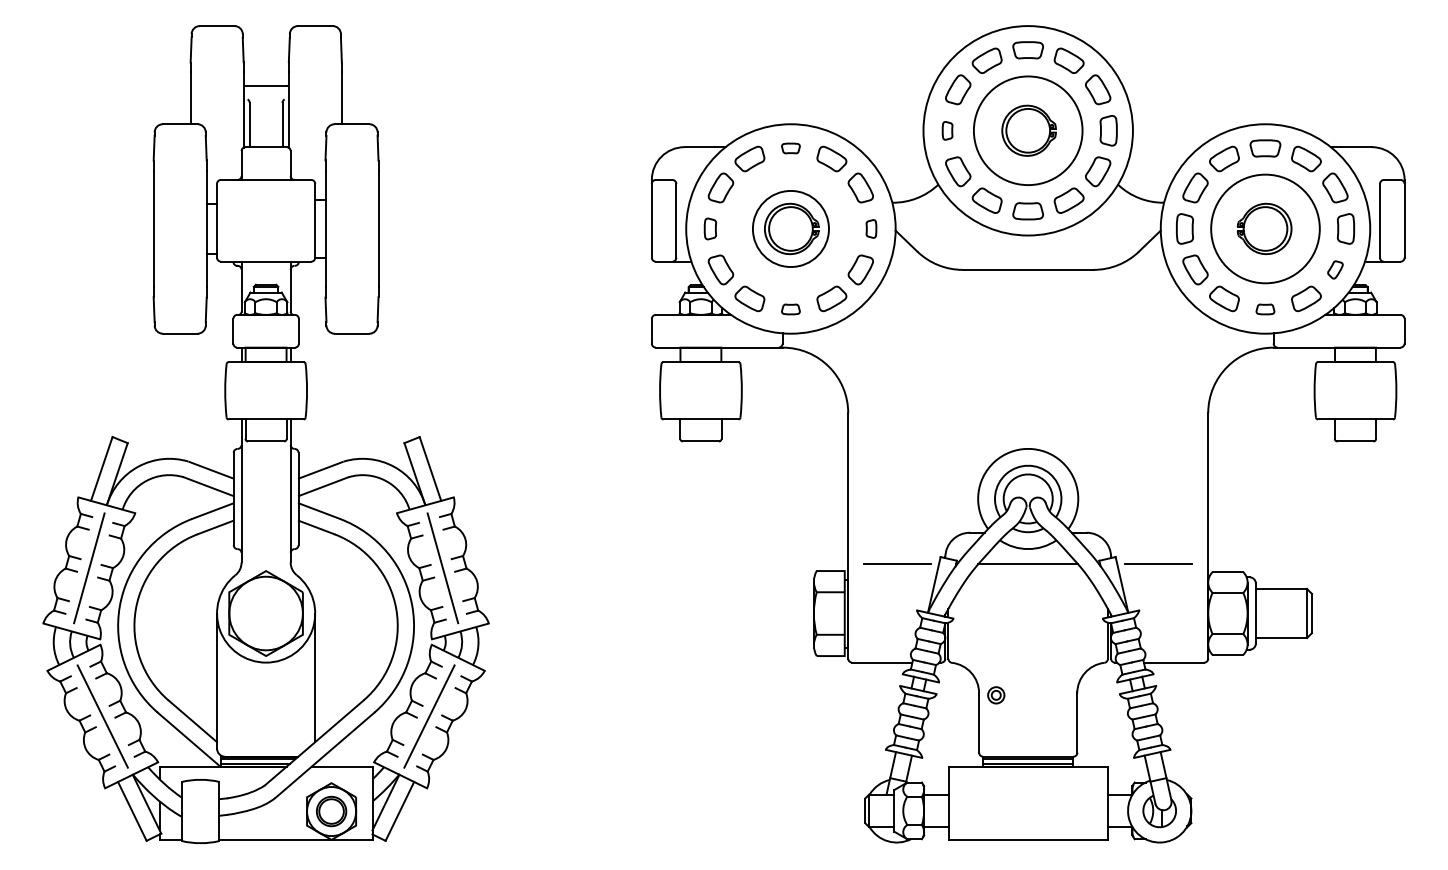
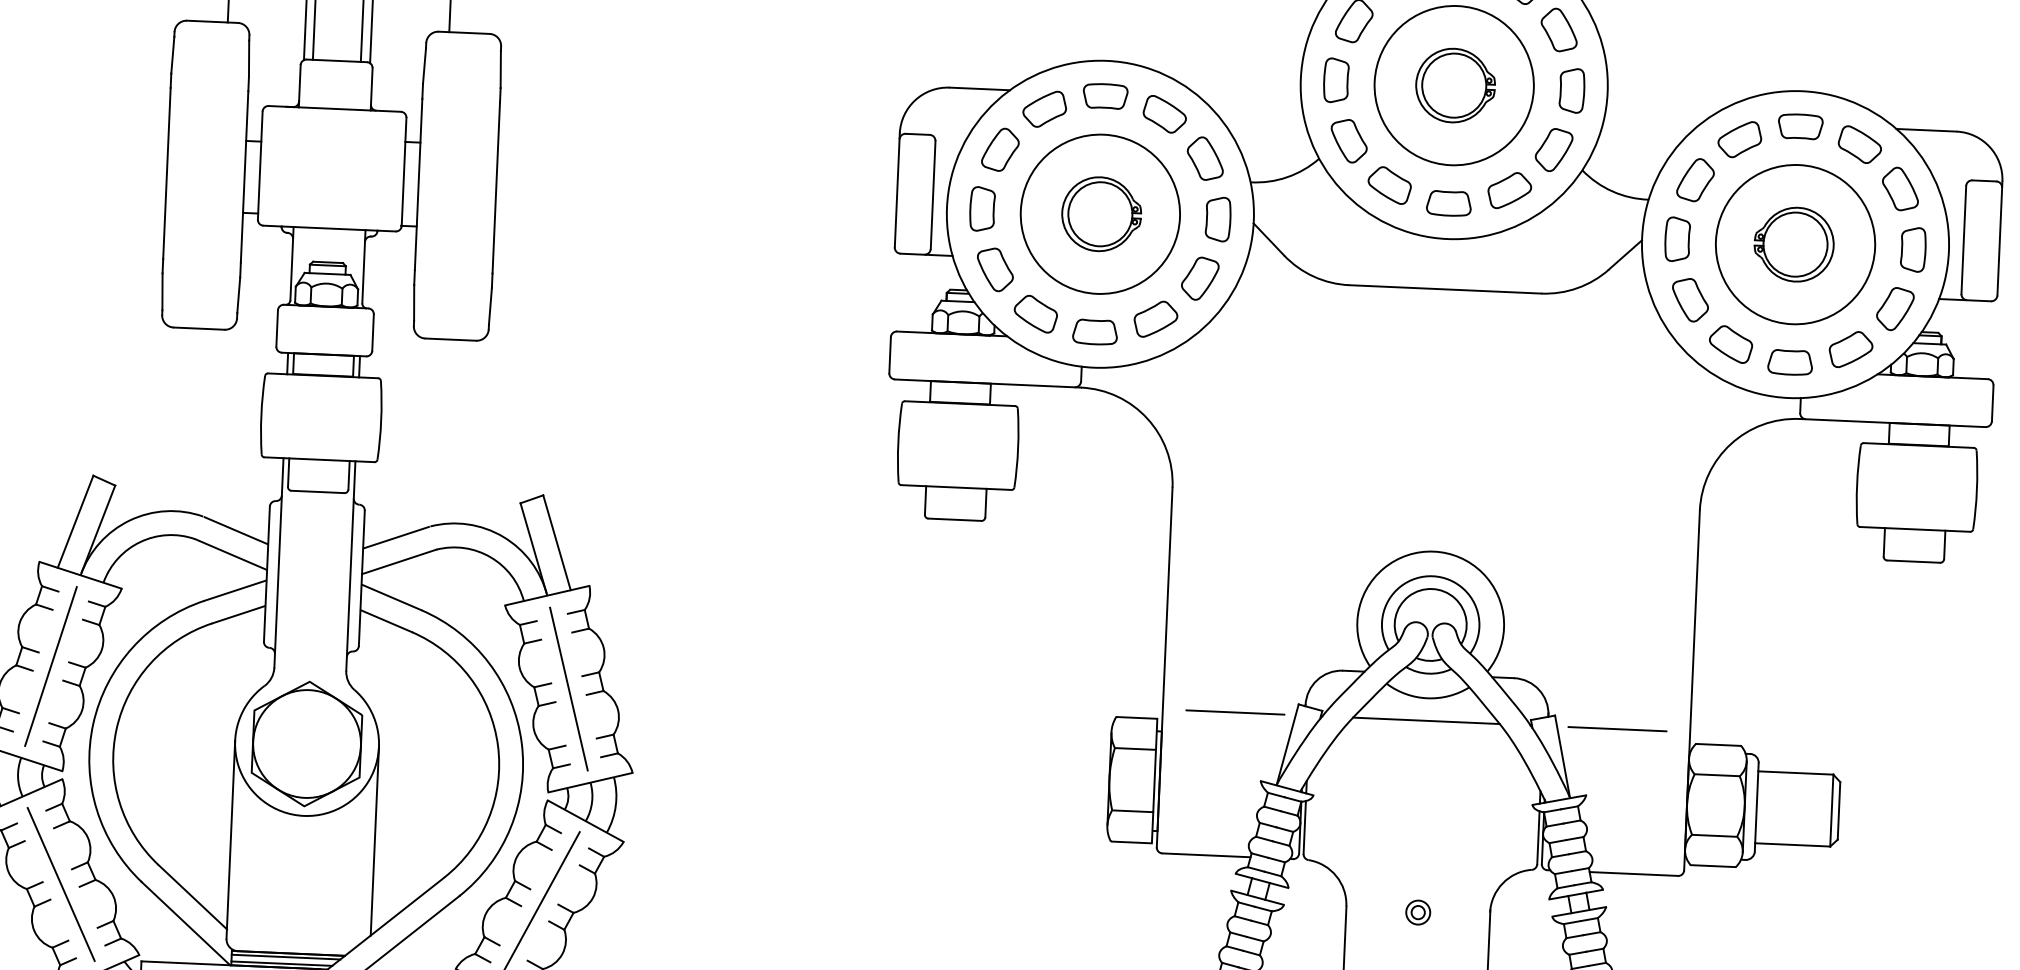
part: (947, 130) -> (1336, 80), size x1.67
part: (790, 148) -> (1104, 96), size x1.67
part: (710, 228) -> (982, 208), size x1.43
circle: (790, 228) -> (1099, 213), size x1.43
part: (871, 228) -> (1218, 218), size x1.67
part: (1335, 269) -> (1895, 308), size x1.67
part: (790, 309) -> (1094, 332), size x1.67
part: (1265, 309) -> (1790, 362), size x1.67
part: (996, 695) -> (1418, 912), moved

